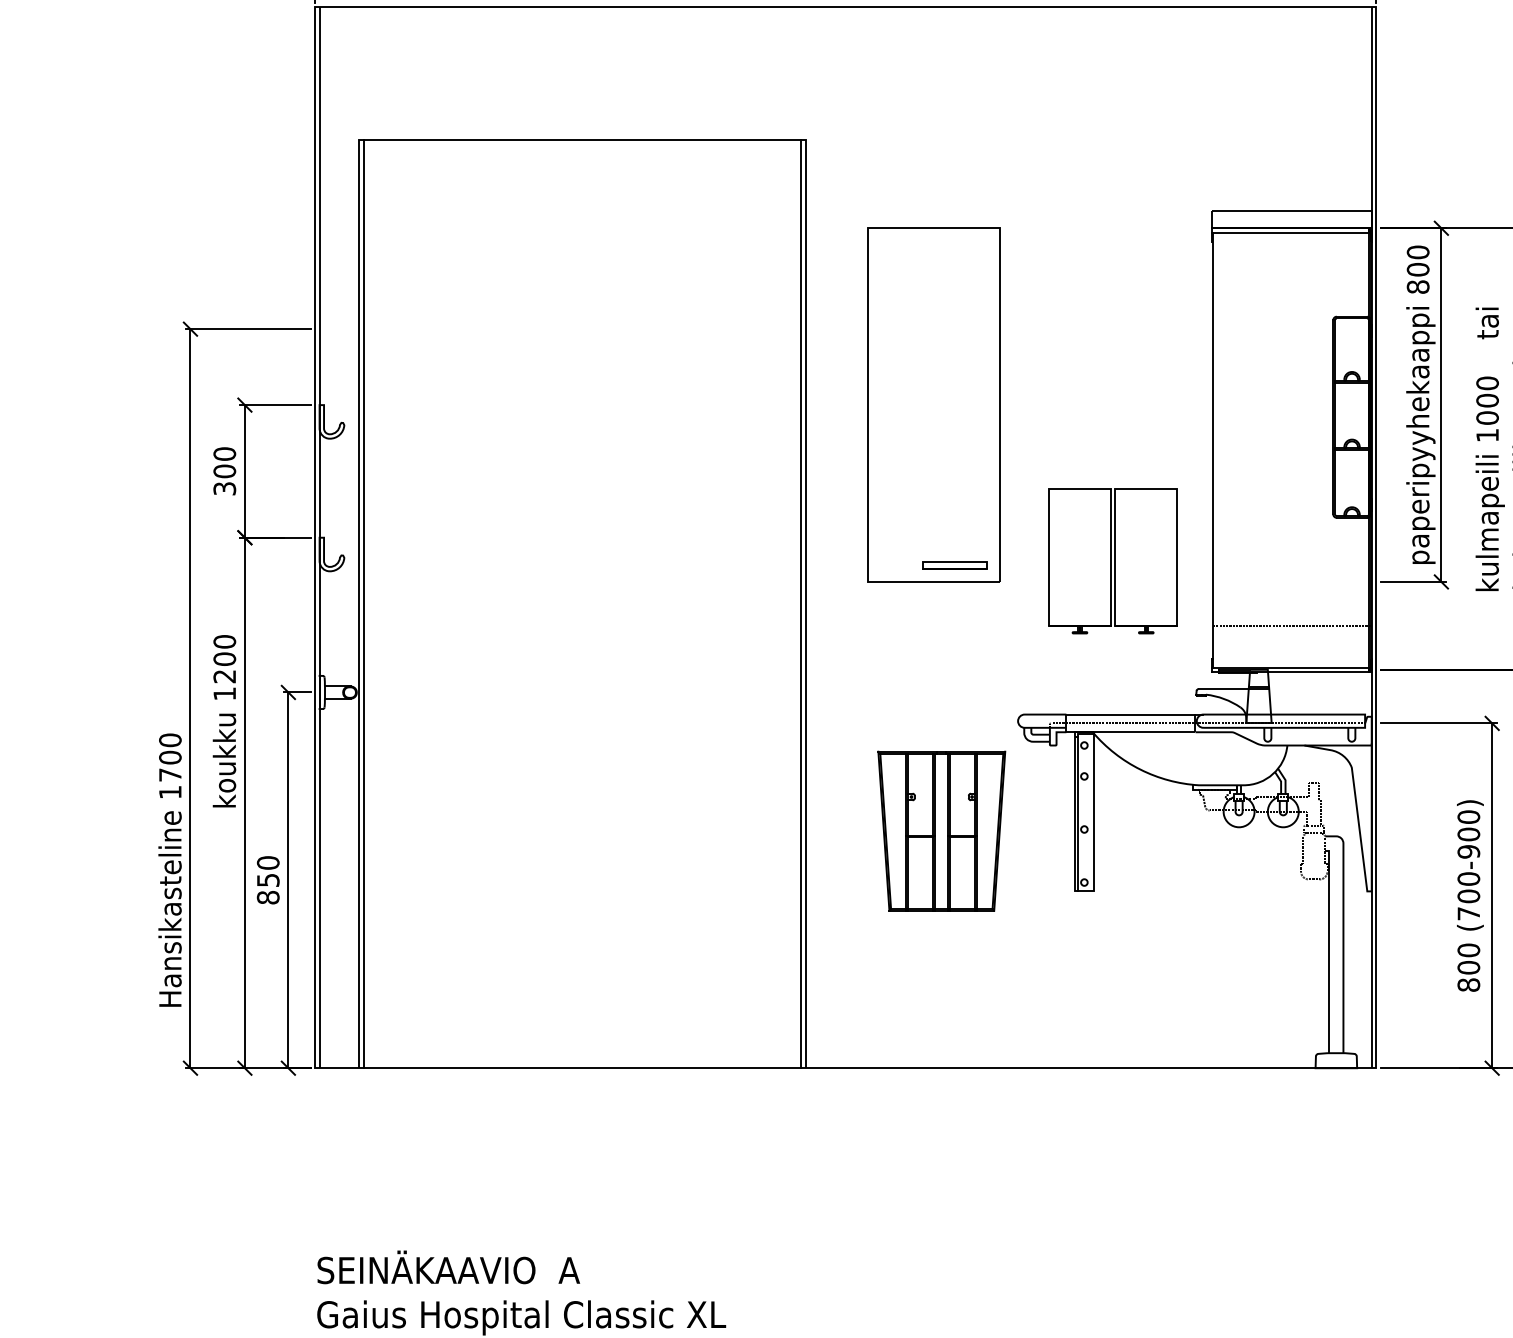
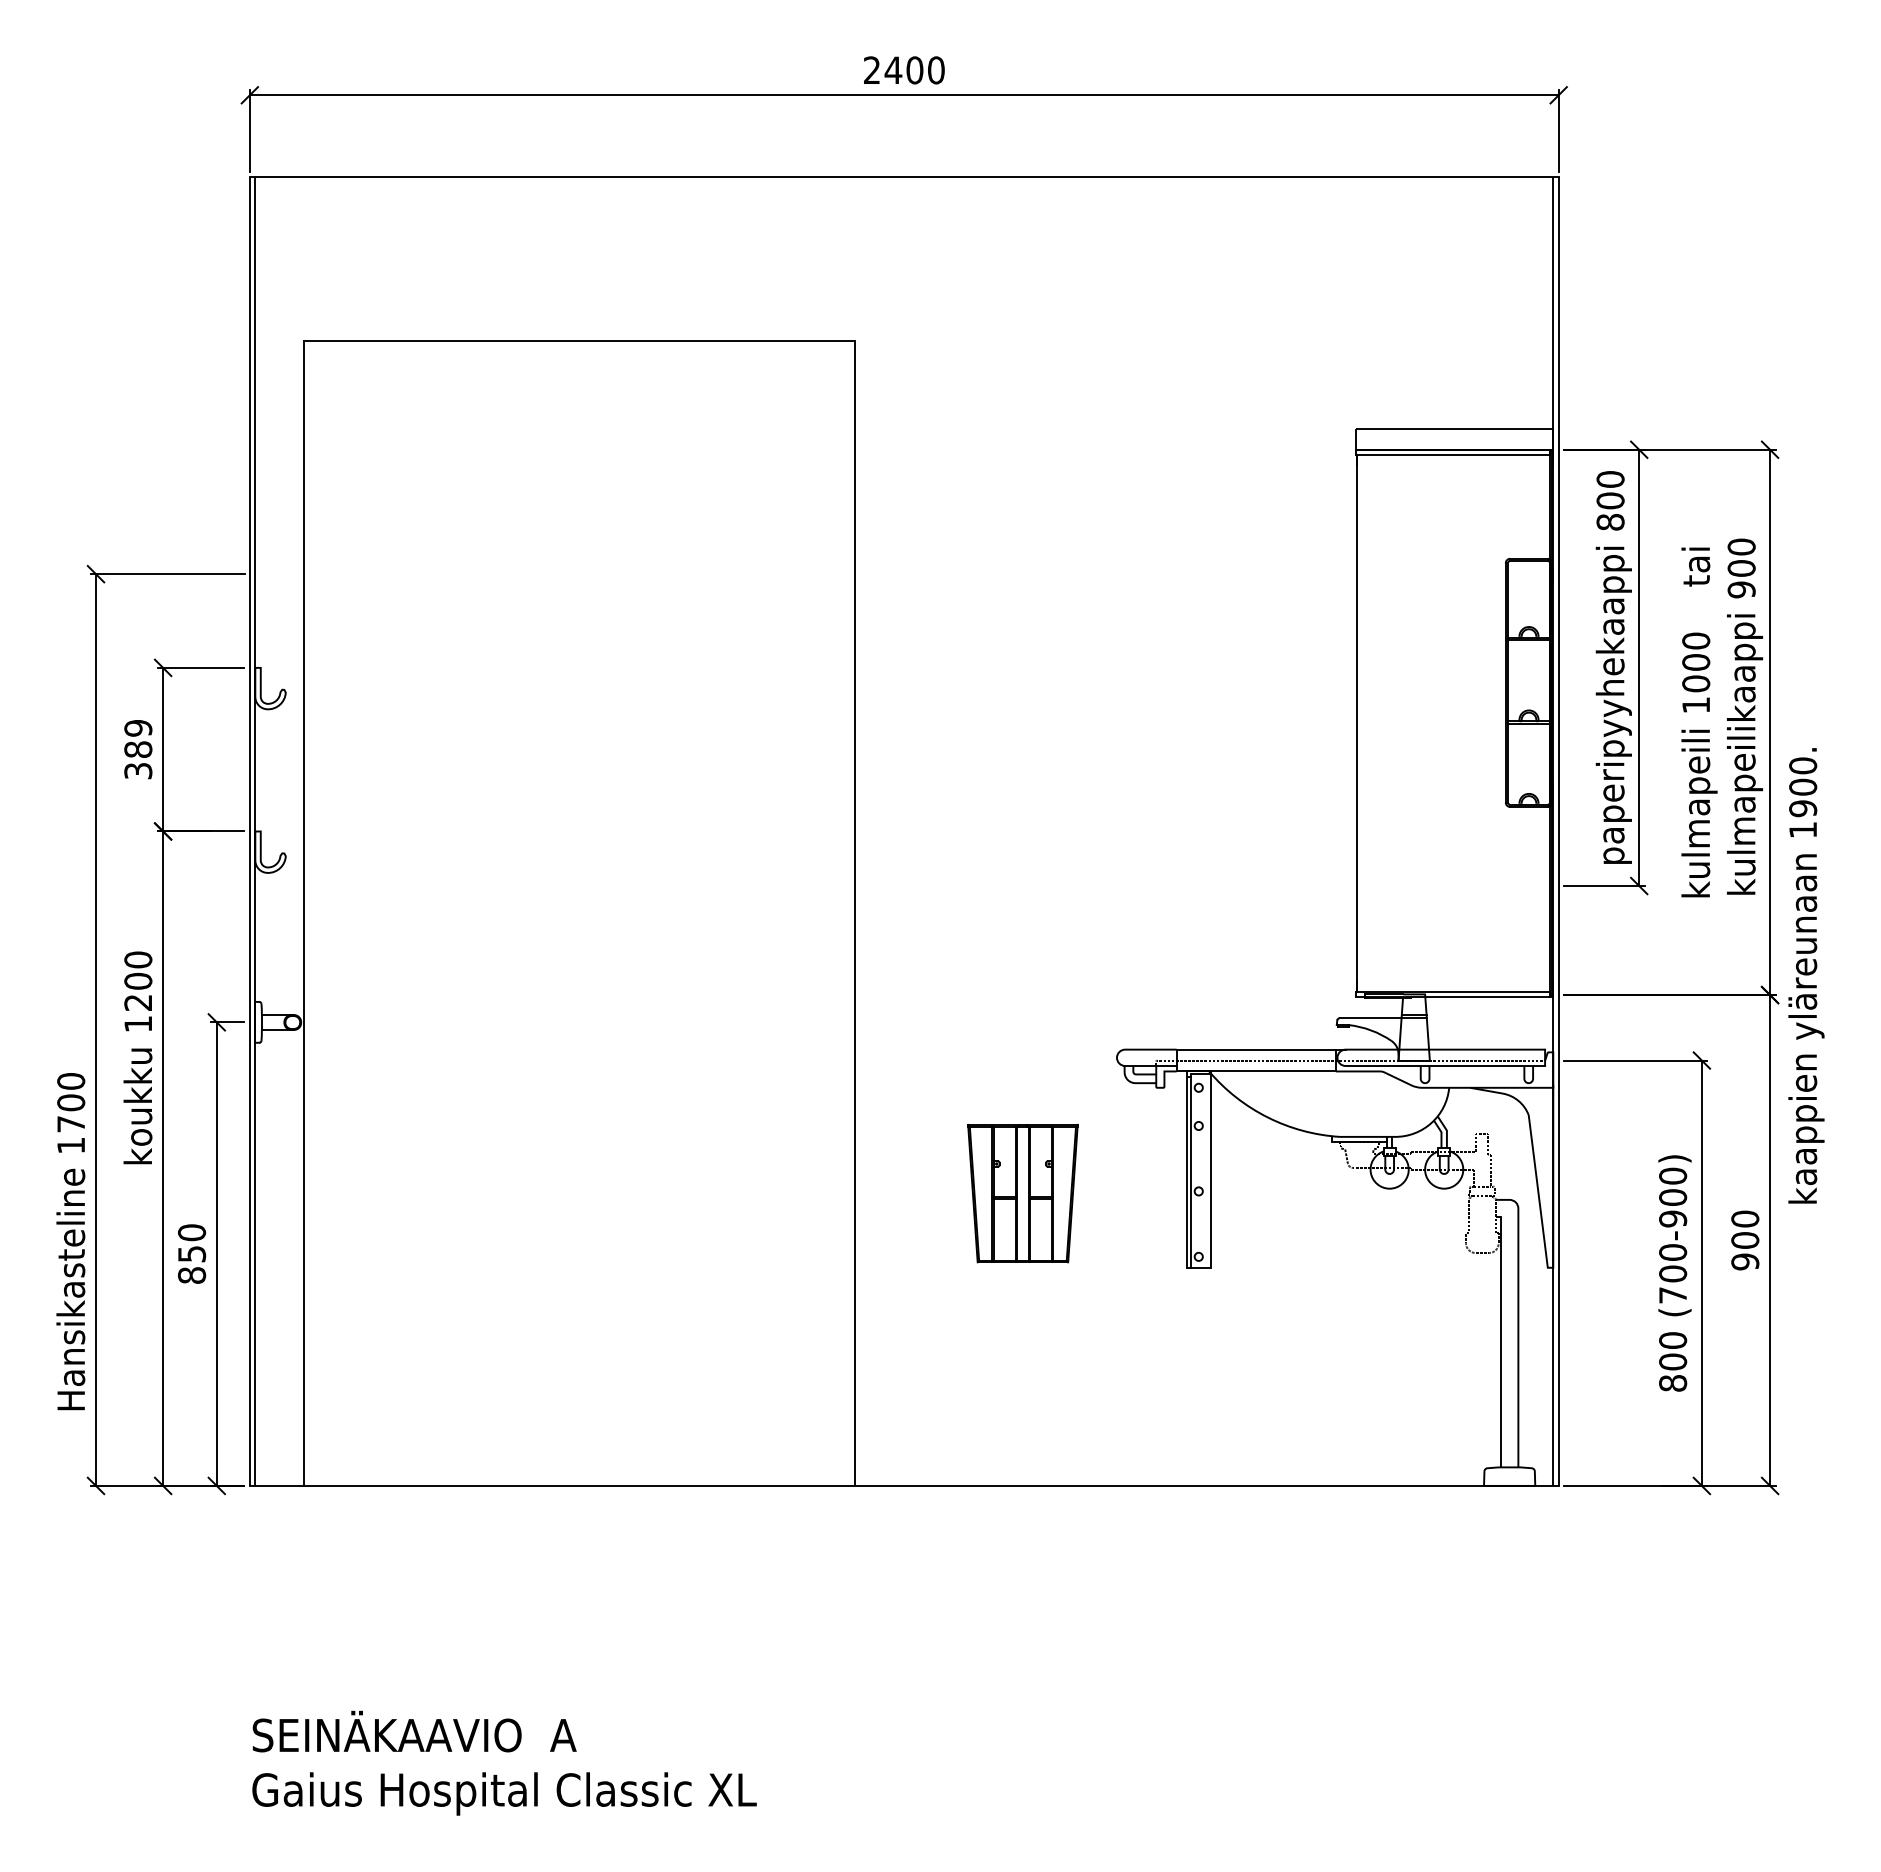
part: (934, 404) -> (1013, 667), removed
text: (224, 462) -> (138, 738), 300 -> 389
part: (1112, 561) -> (1233, 860), removed
line: (363, 603) -> (309, 912), removed
line: (801, 603) -> (849, 912), removed
line: (1291, 626) -> (1454, 940), removed
part: (941, 831) -> (1022, 1193), size x0.7

